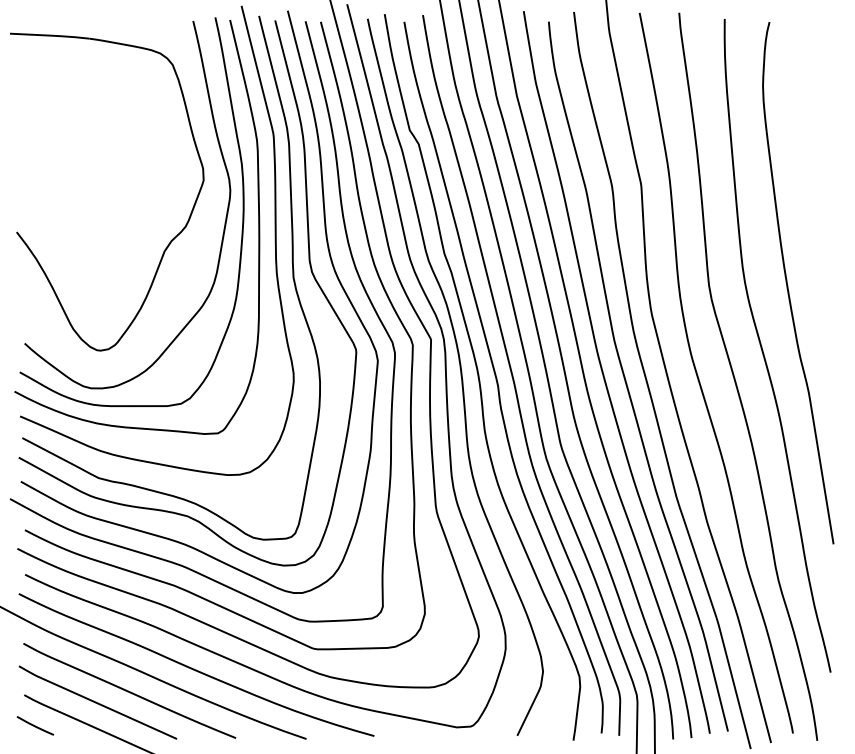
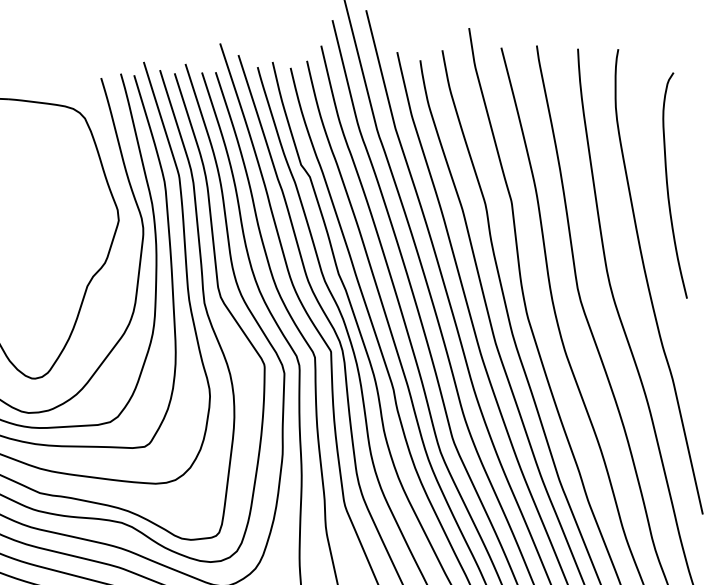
curve: (816, 178) -> (668, 187), added

